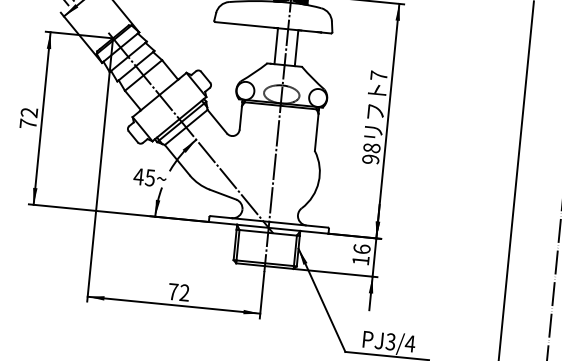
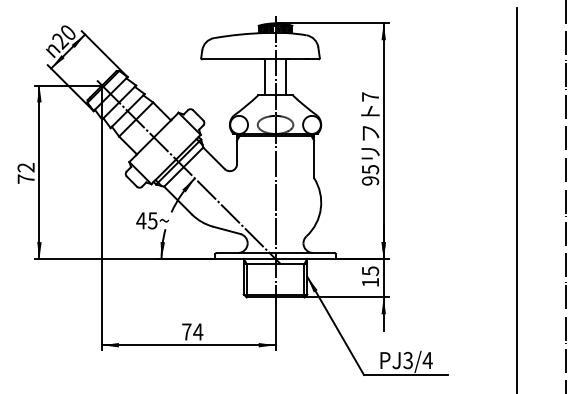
text: (371, 148) -> (370, 169), 98 -> 95
text: (362, 248) -> (370, 270), 16 -> 15
text: (184, 292) -> (198, 331), 72 -> 74

